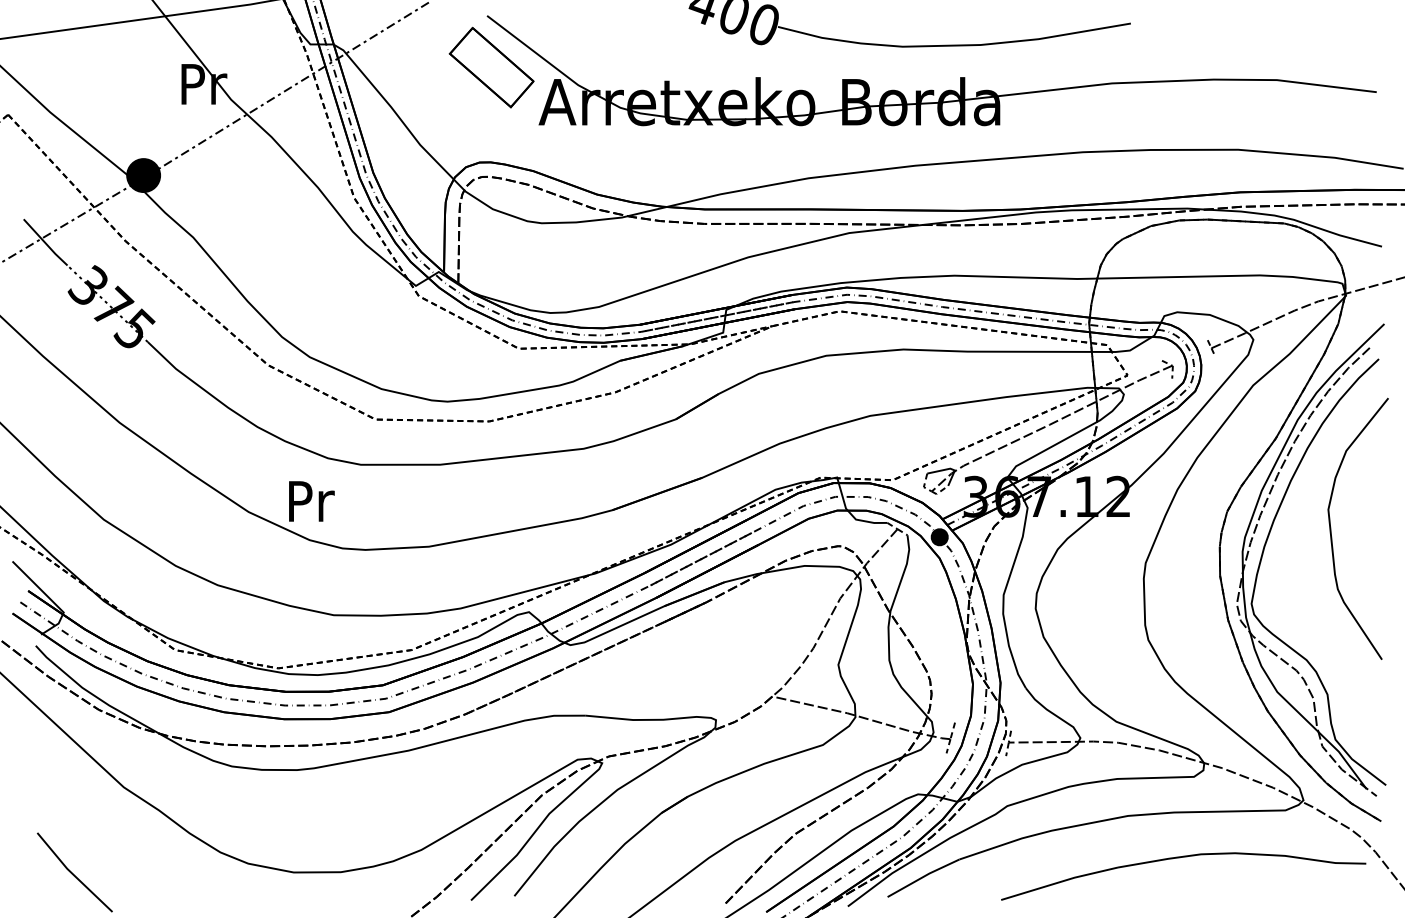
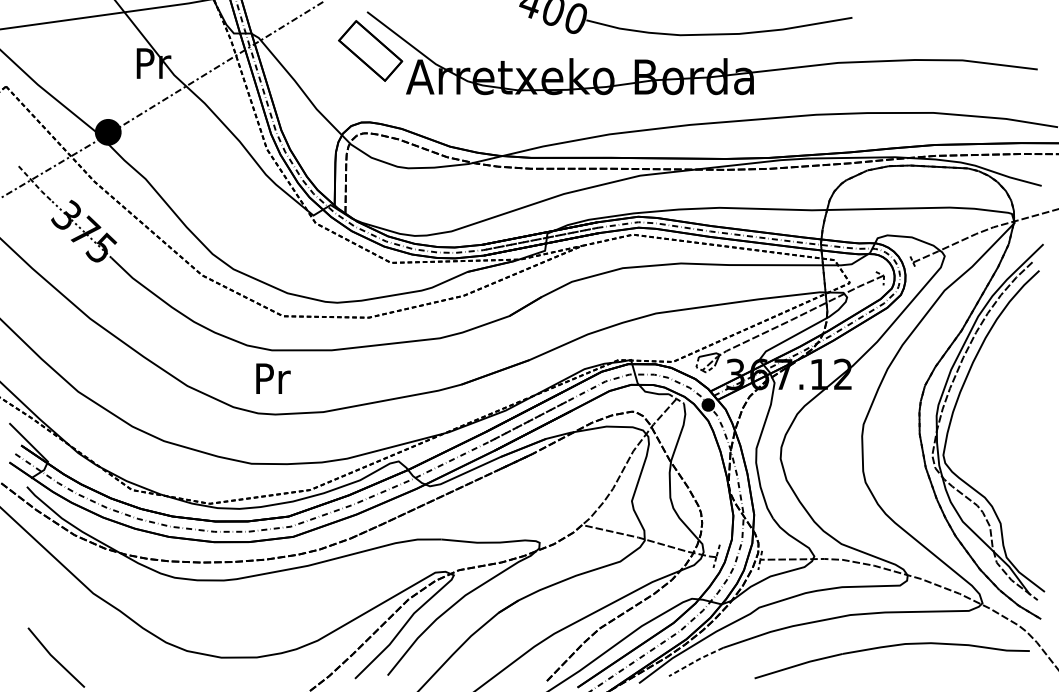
line: (45, 242) -> (34, 182), solid -> dashed
text: (311, 501) -> (273, 378), moved
curve: (1331, 528) -> (1003, 398), removed
line: (923, 876) -> (696, 660), solid -> dashed

